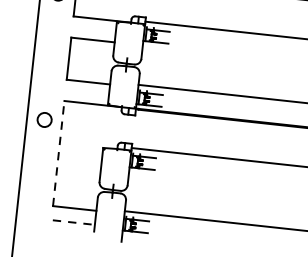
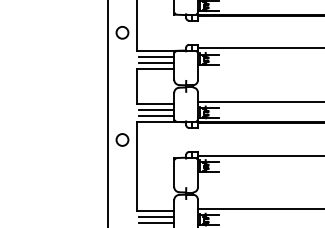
line: (95, 25) -> (156, 56), added
line: (94, 32) -> (156, 62), added
line: (88, 89) -> (156, 110), added
line: (87, 96) -> (156, 116), added
line: (58, 153) -> (137, 166), dashed -> solid
line: (74, 215) -> (156, 217), added
line: (74, 222) -> (156, 223), dashed -> solid

